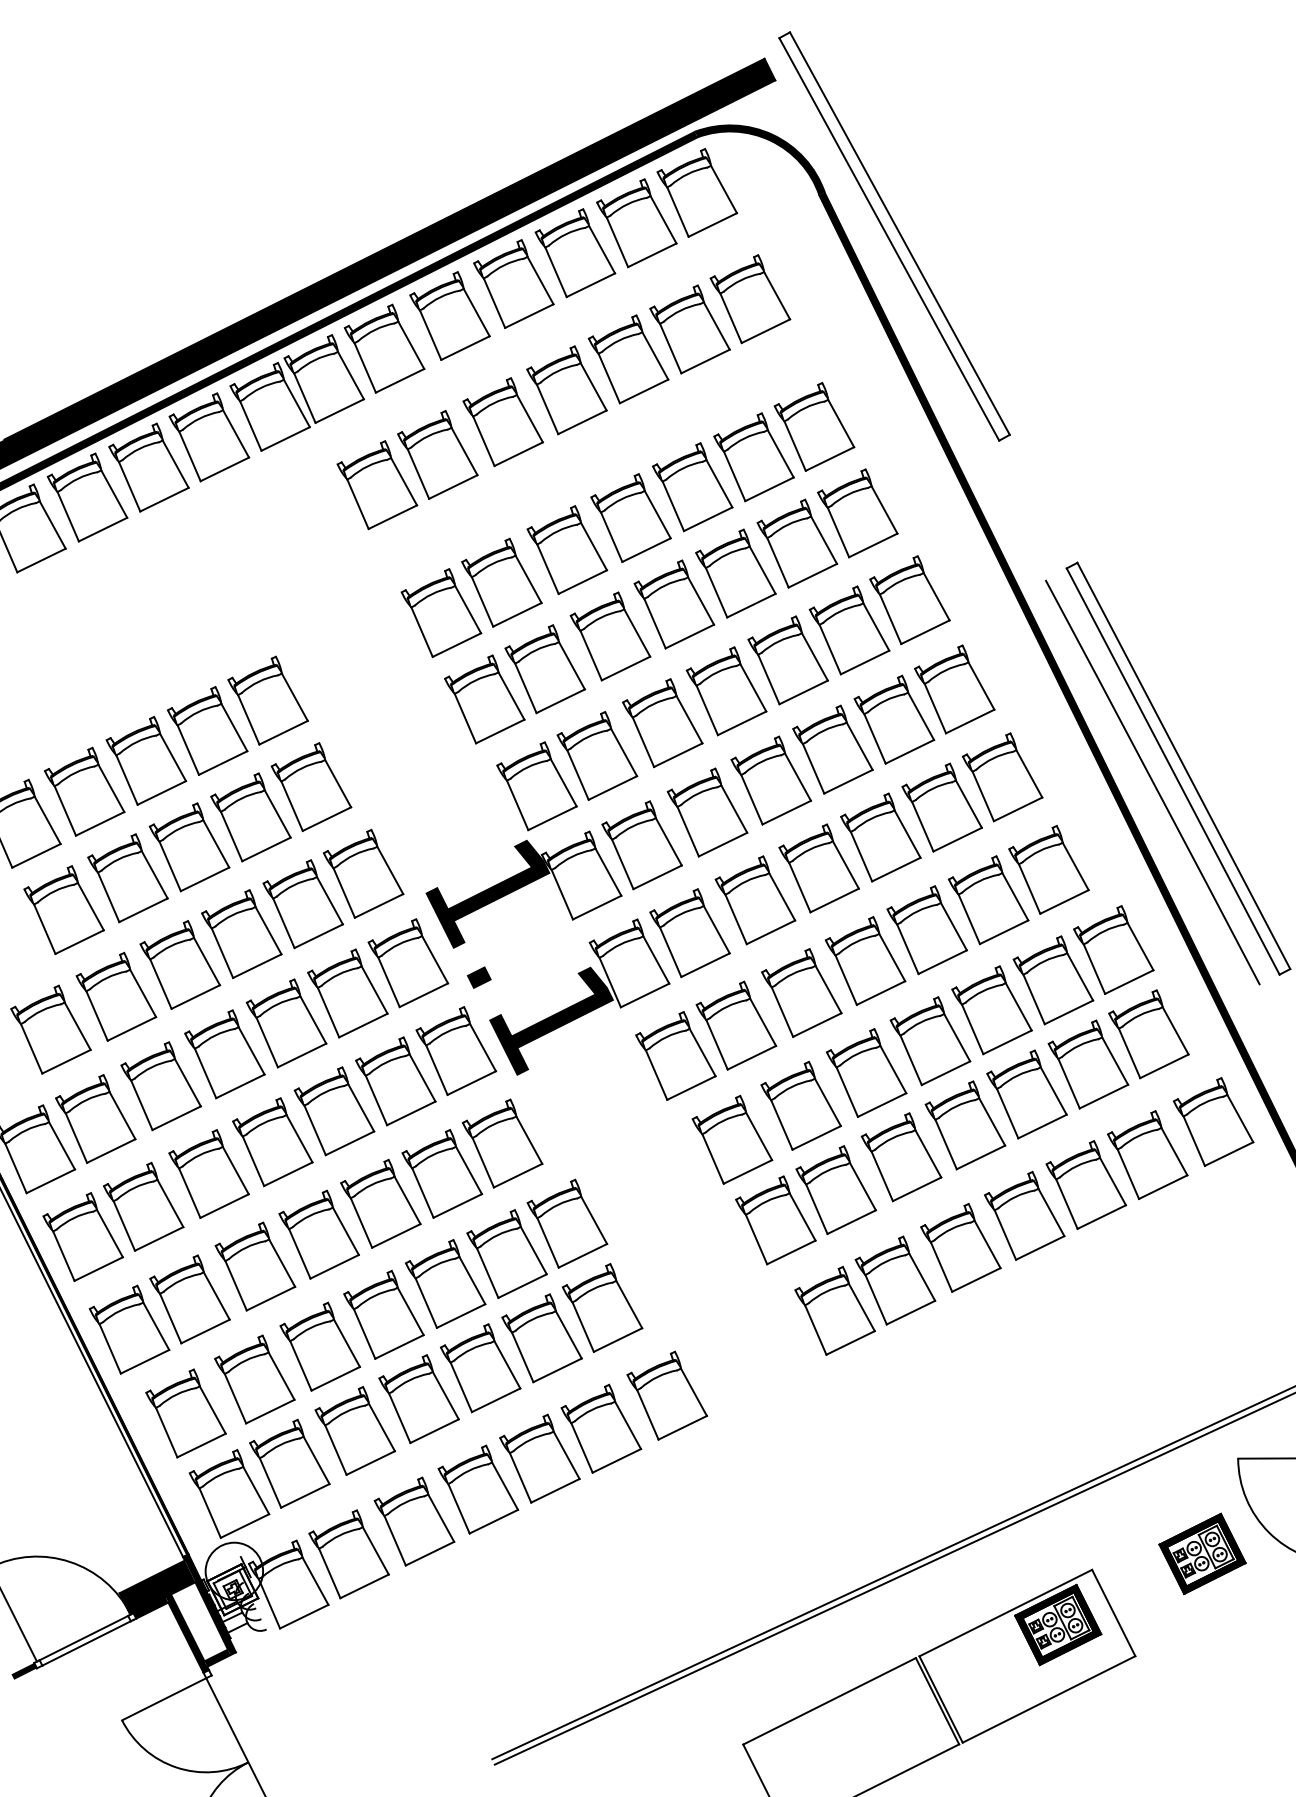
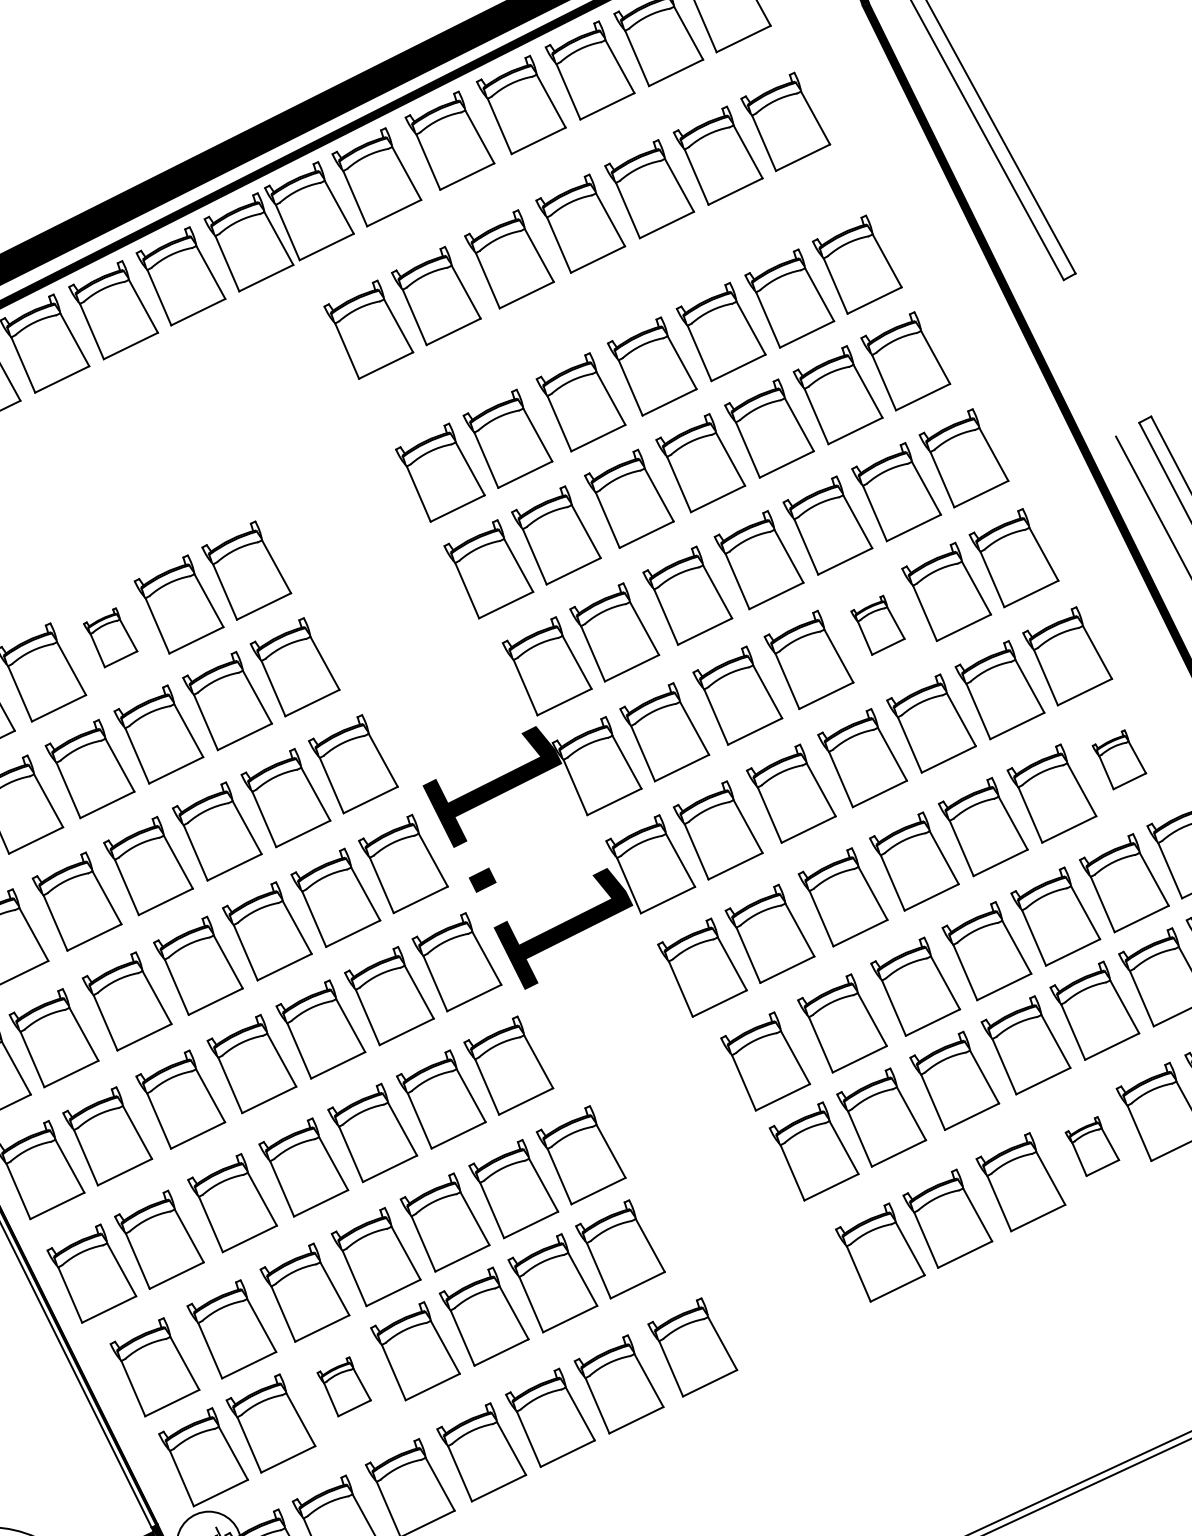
part: (832, 749) -> (877, 625), size x0.6
part: (146, 760) -> (110, 637), size x0.6
part: (1048, 869) -> (1118, 759), size x0.6
part: (1024, 1215) -> (1092, 1146), size x0.6
part: (355, 1430) -> (344, 1386), size x0.6

